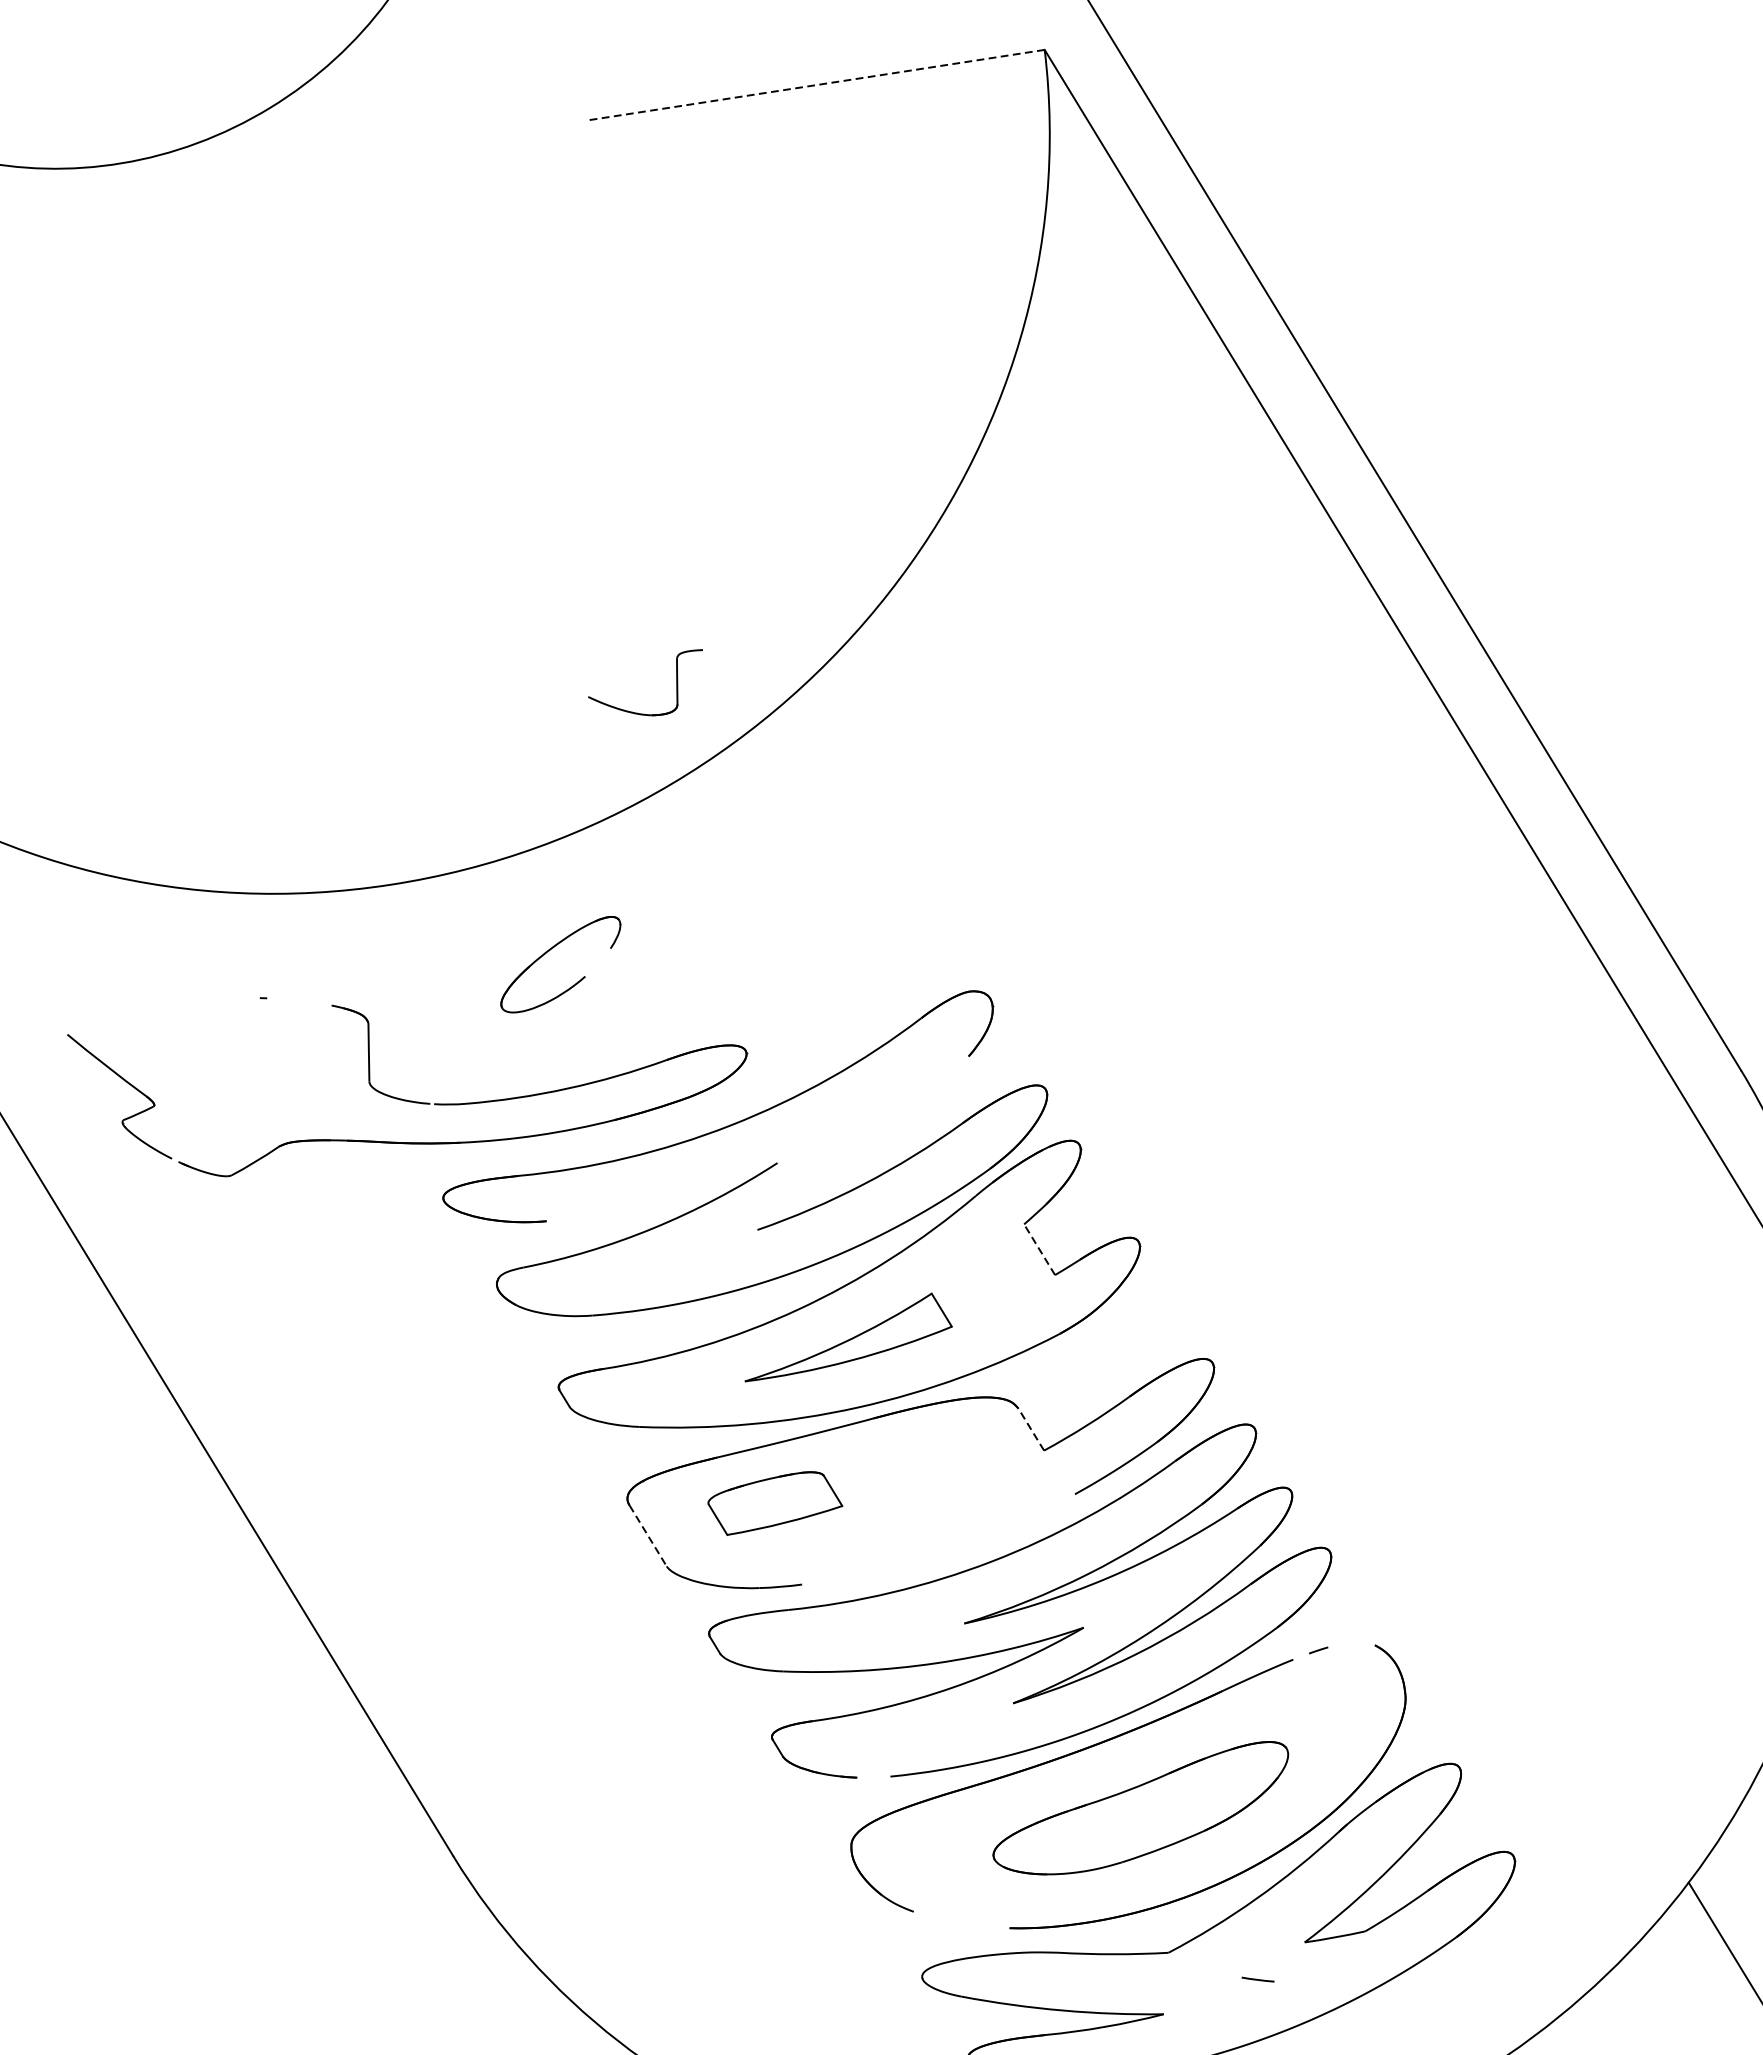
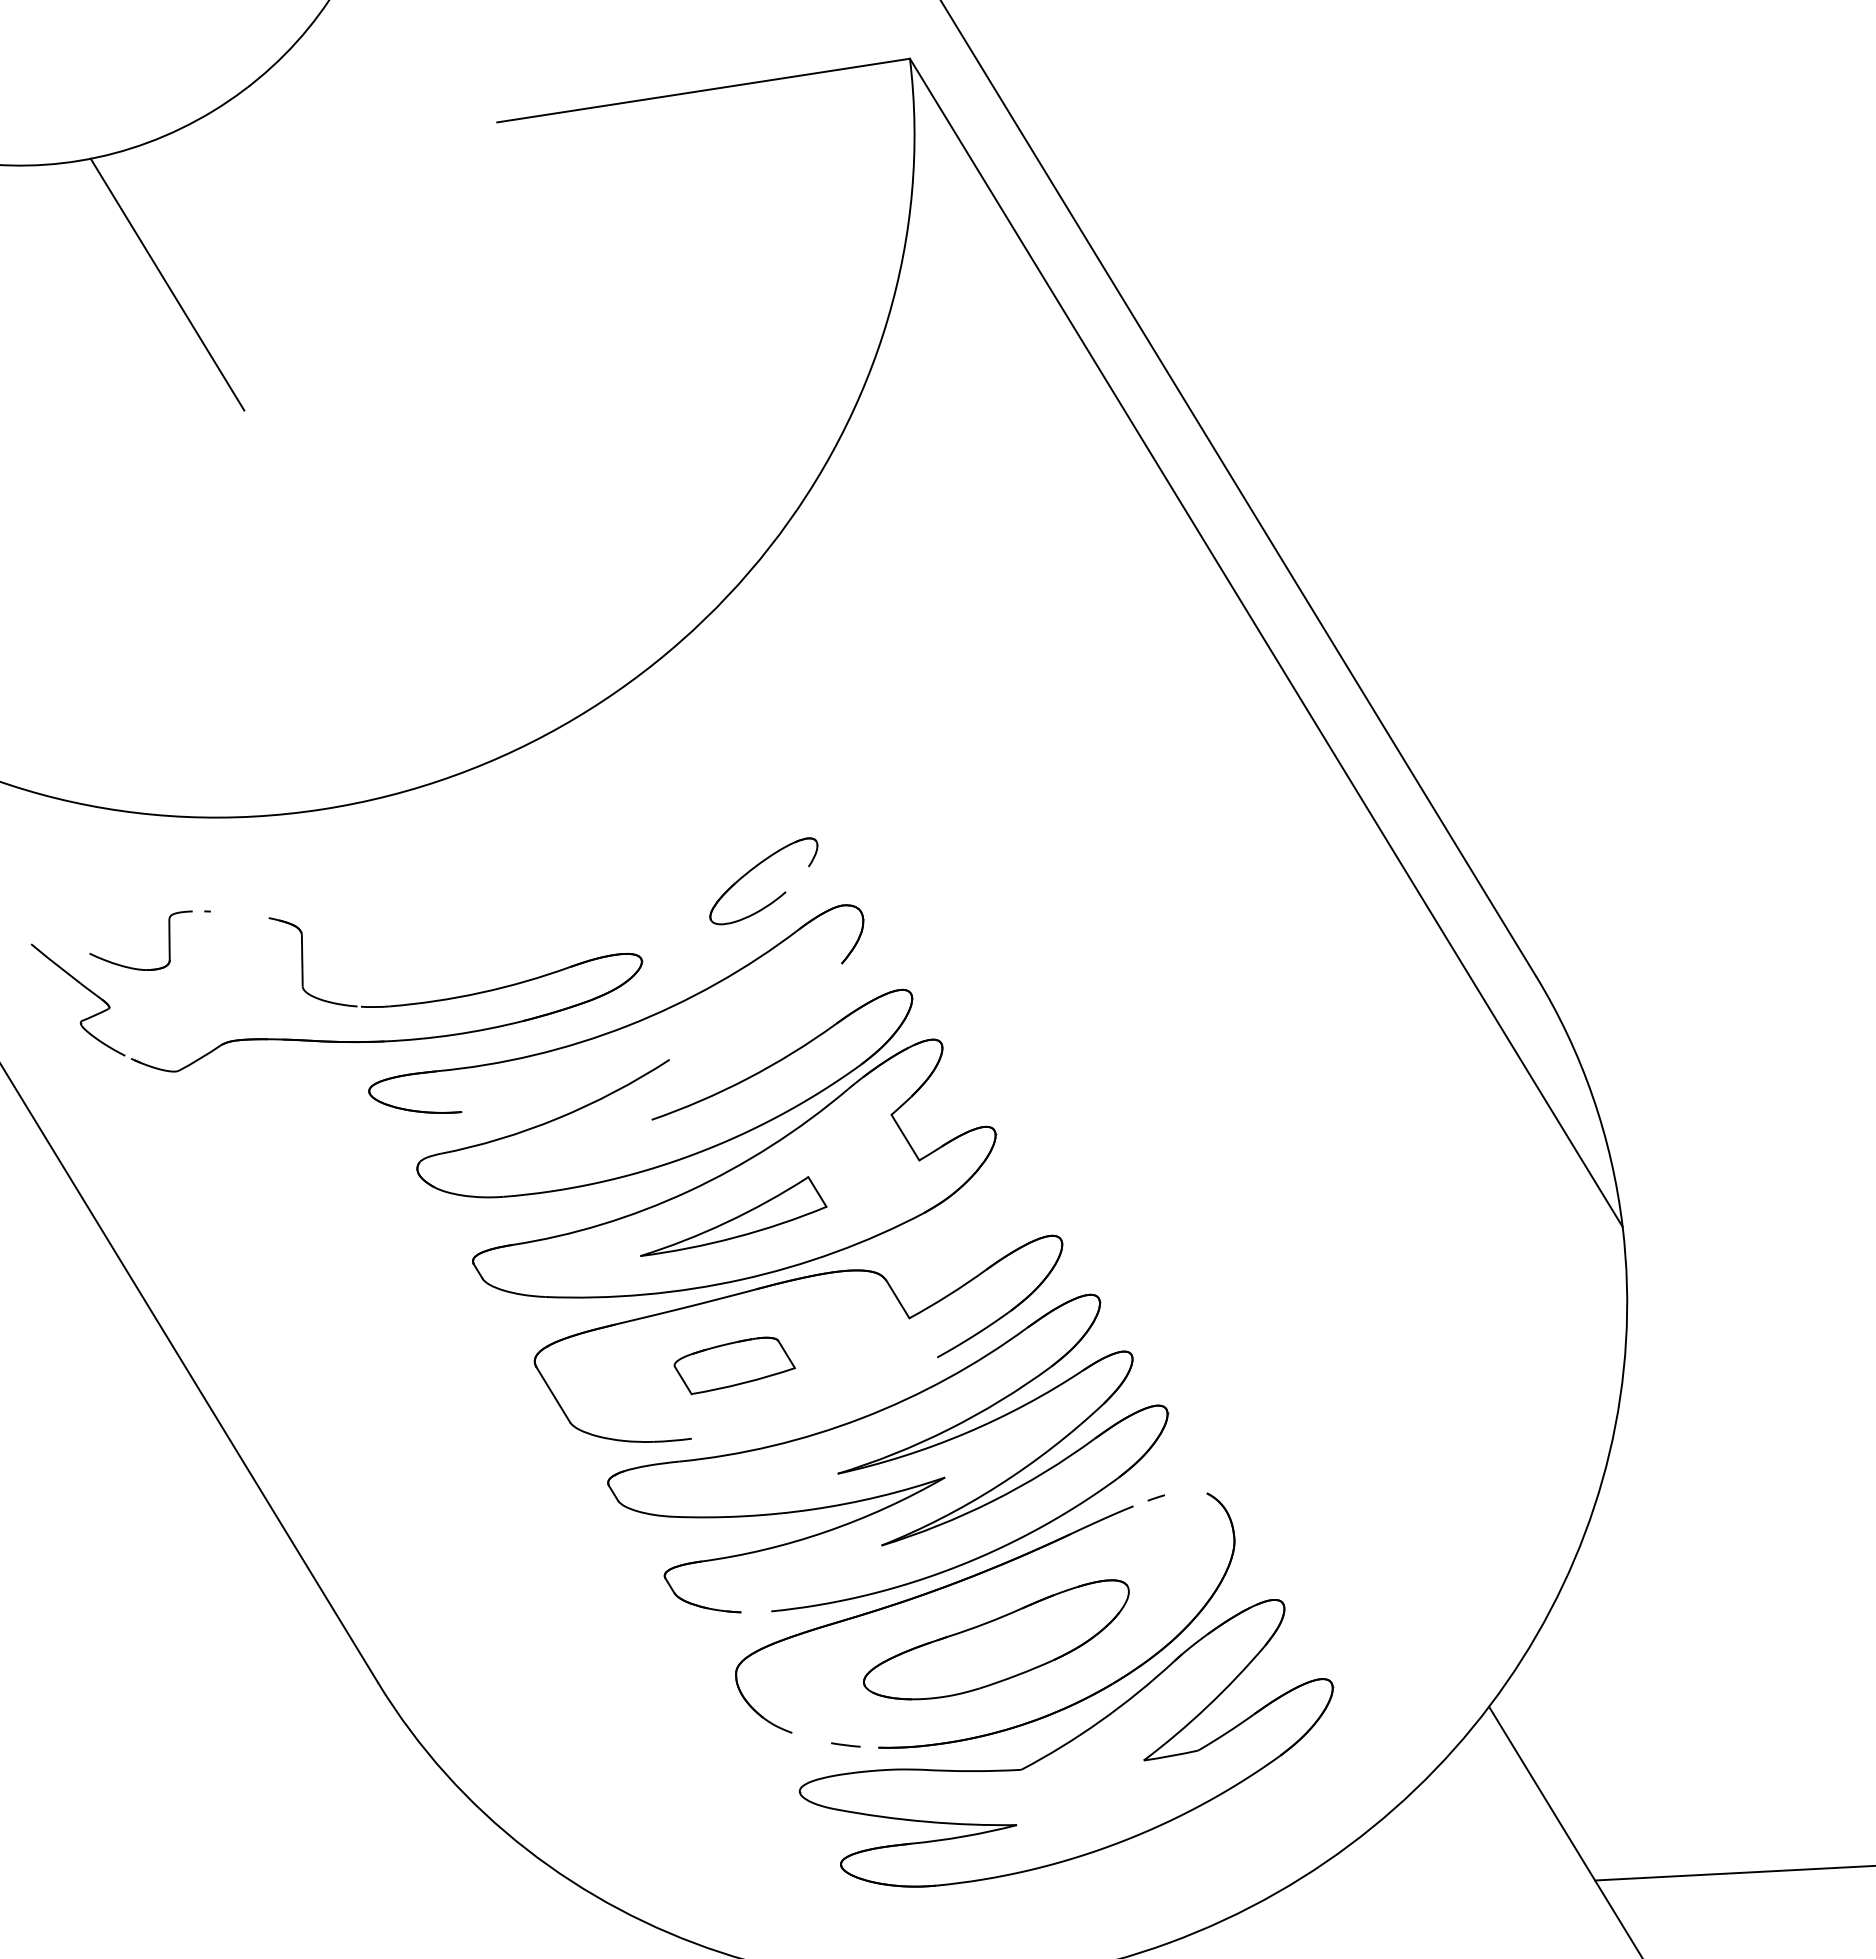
line: (815, 85) -> (703, 90), dashed -> solid
line: (218, 300) -> (167, 284), added
part: (638, 712) -> (134, 967), moved
part: (548, 952) -> (752, 870), moved
line: (1039, 1249) -> (905, 1137), dashed -> solid
line: (1030, 1428) -> (897, 1298), dashed -> solid
part: (775, 1503) -> (734, 1365), moved
line: (648, 1536) -> (553, 1395), dashed -> solid
line: (1257, 1979) -> (845, 1744), moved

